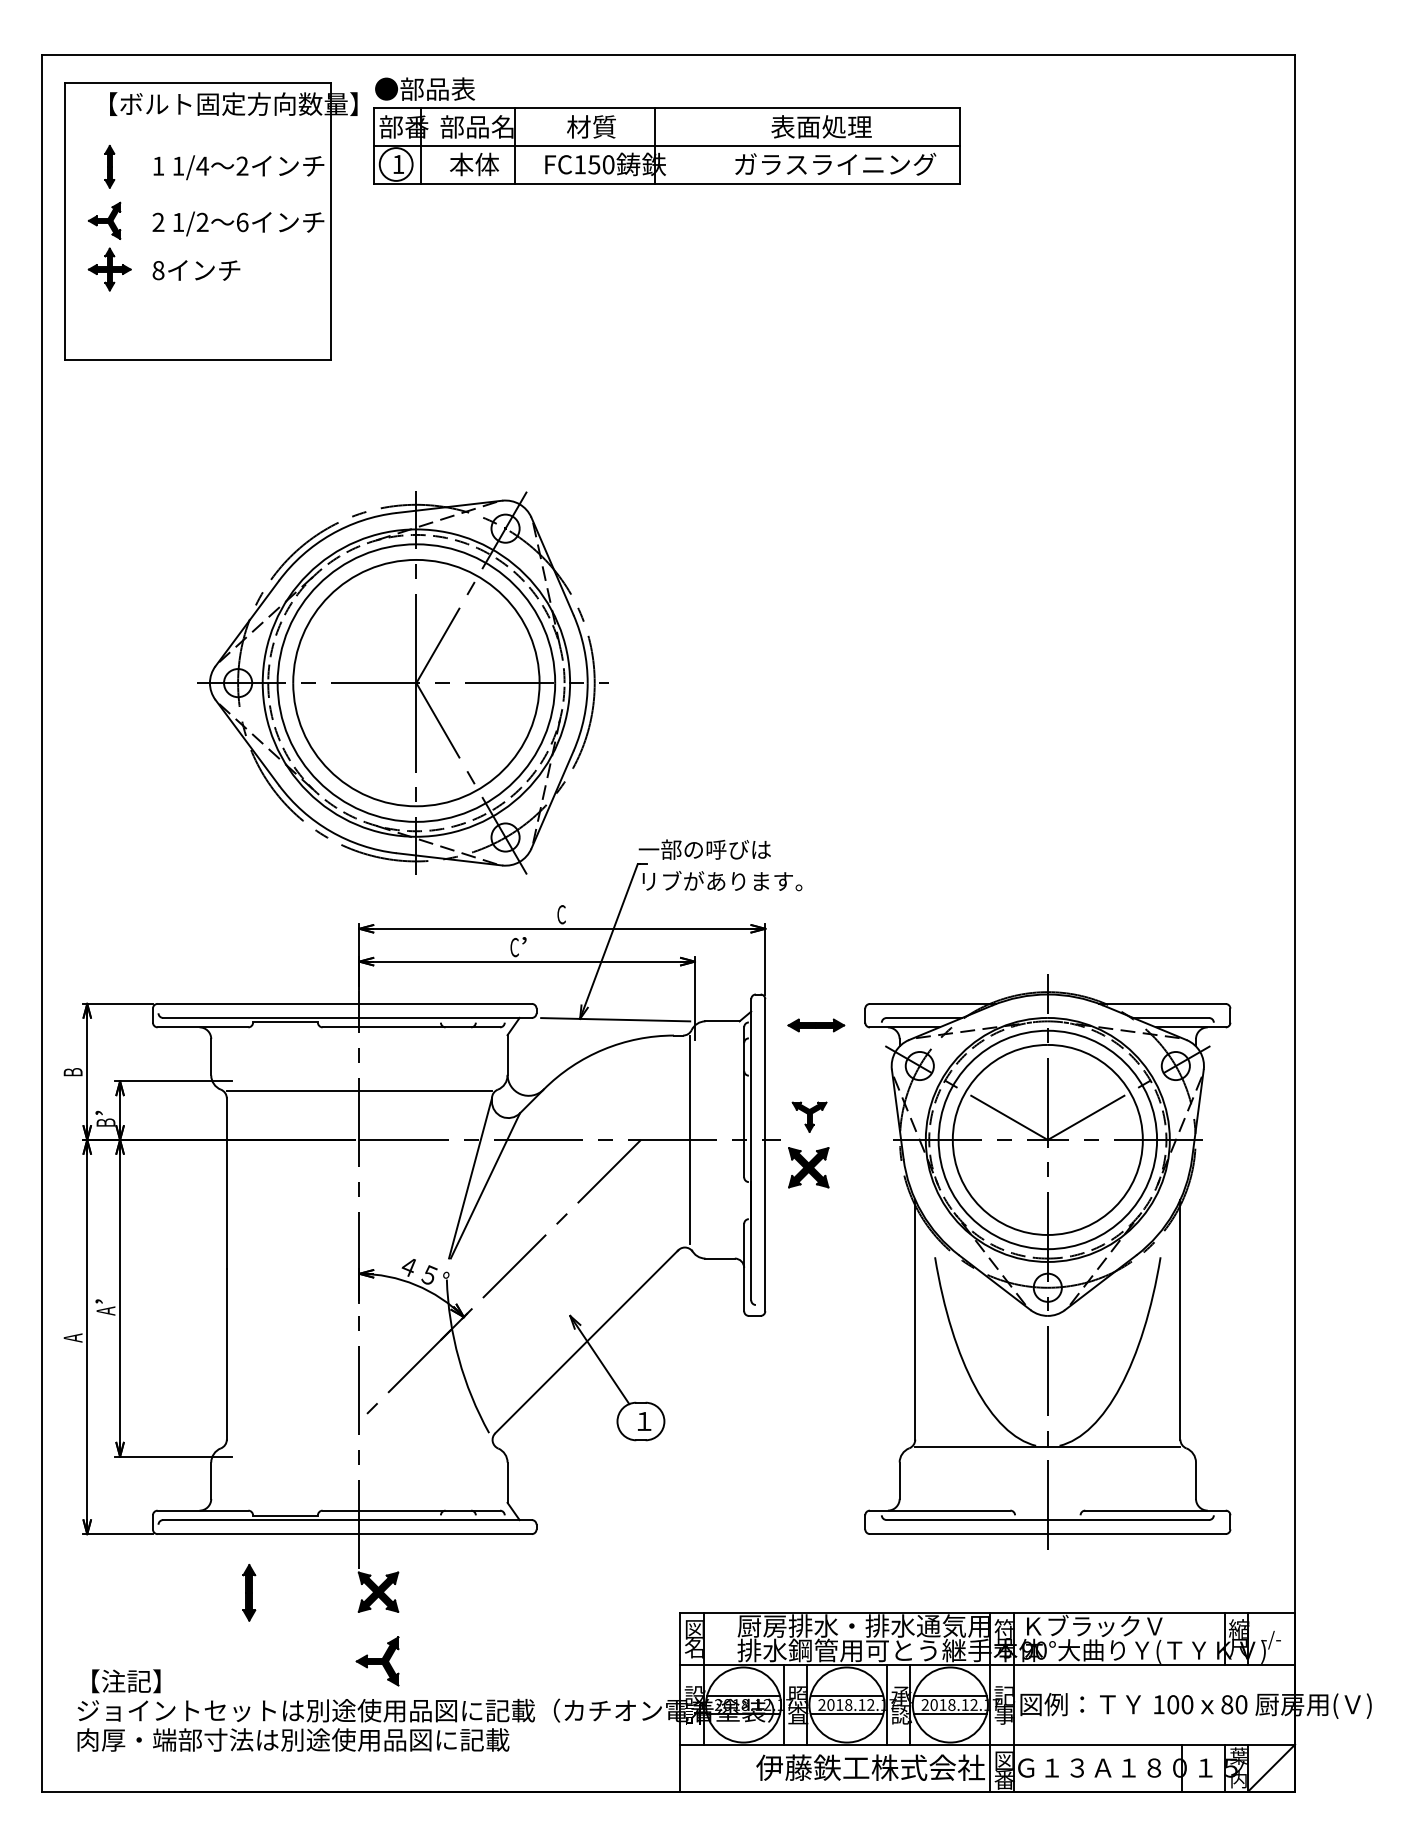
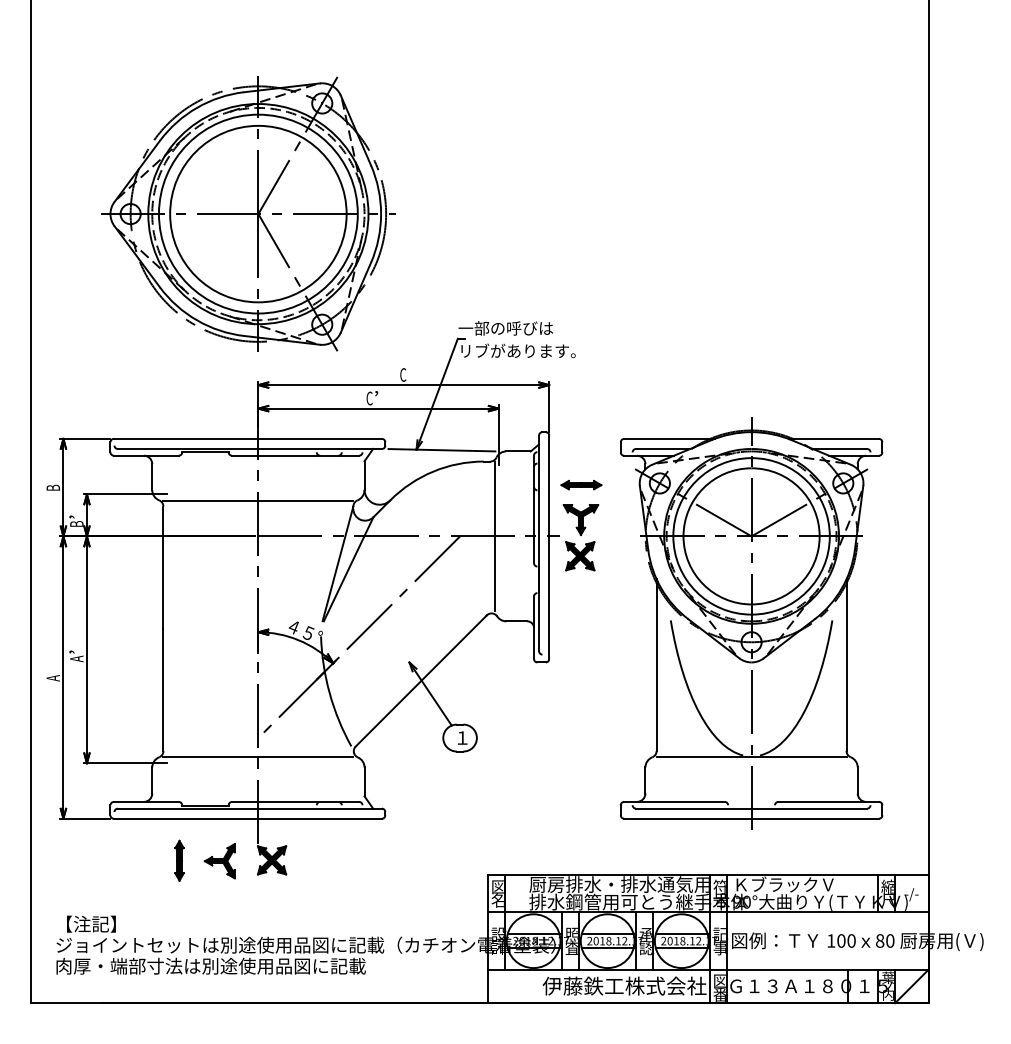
part: (402, 682) -> (248, 213), moved
part: (816, 1025) -> (581, 485), moved
part: (809, 1117) -> (580, 520), size x1.43
line: (358, 1447) -> (257, 756), added
part: (377, 1661) -> (219, 861), moved

